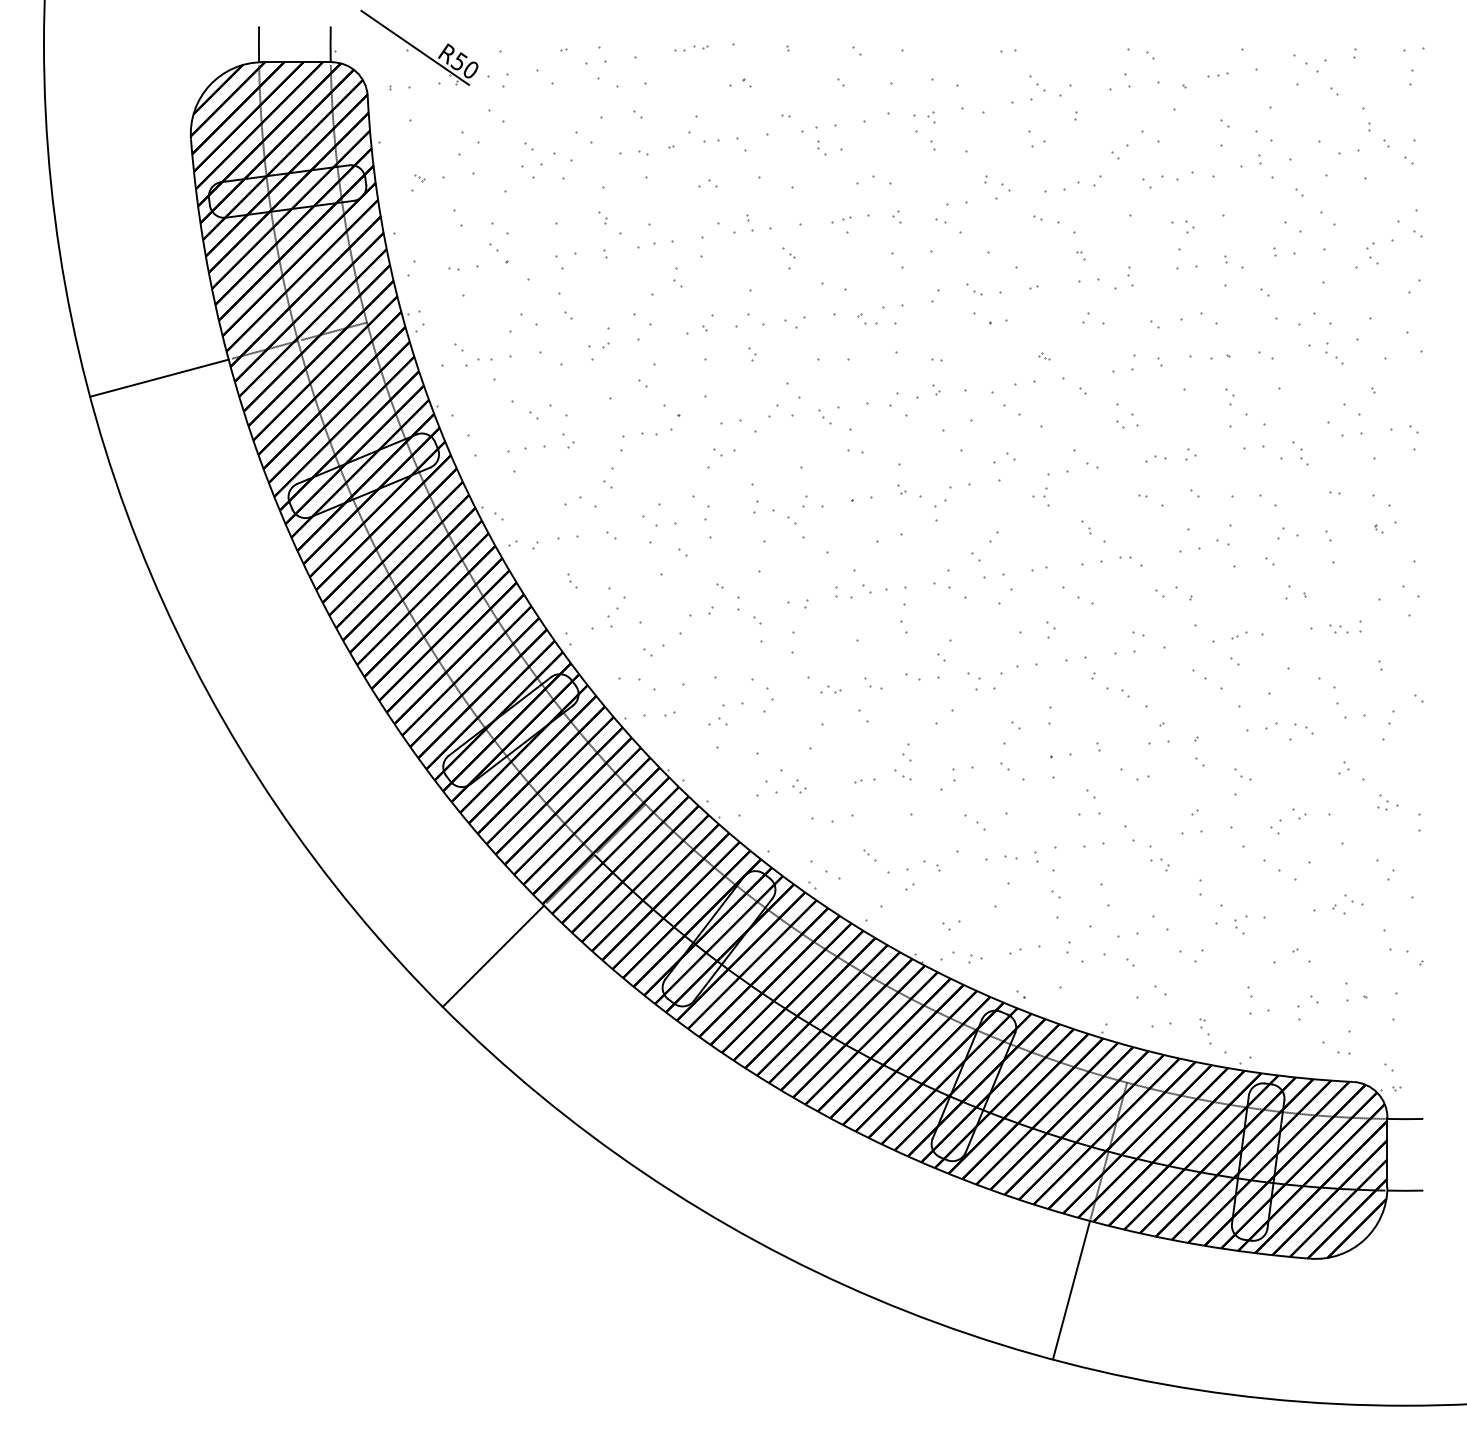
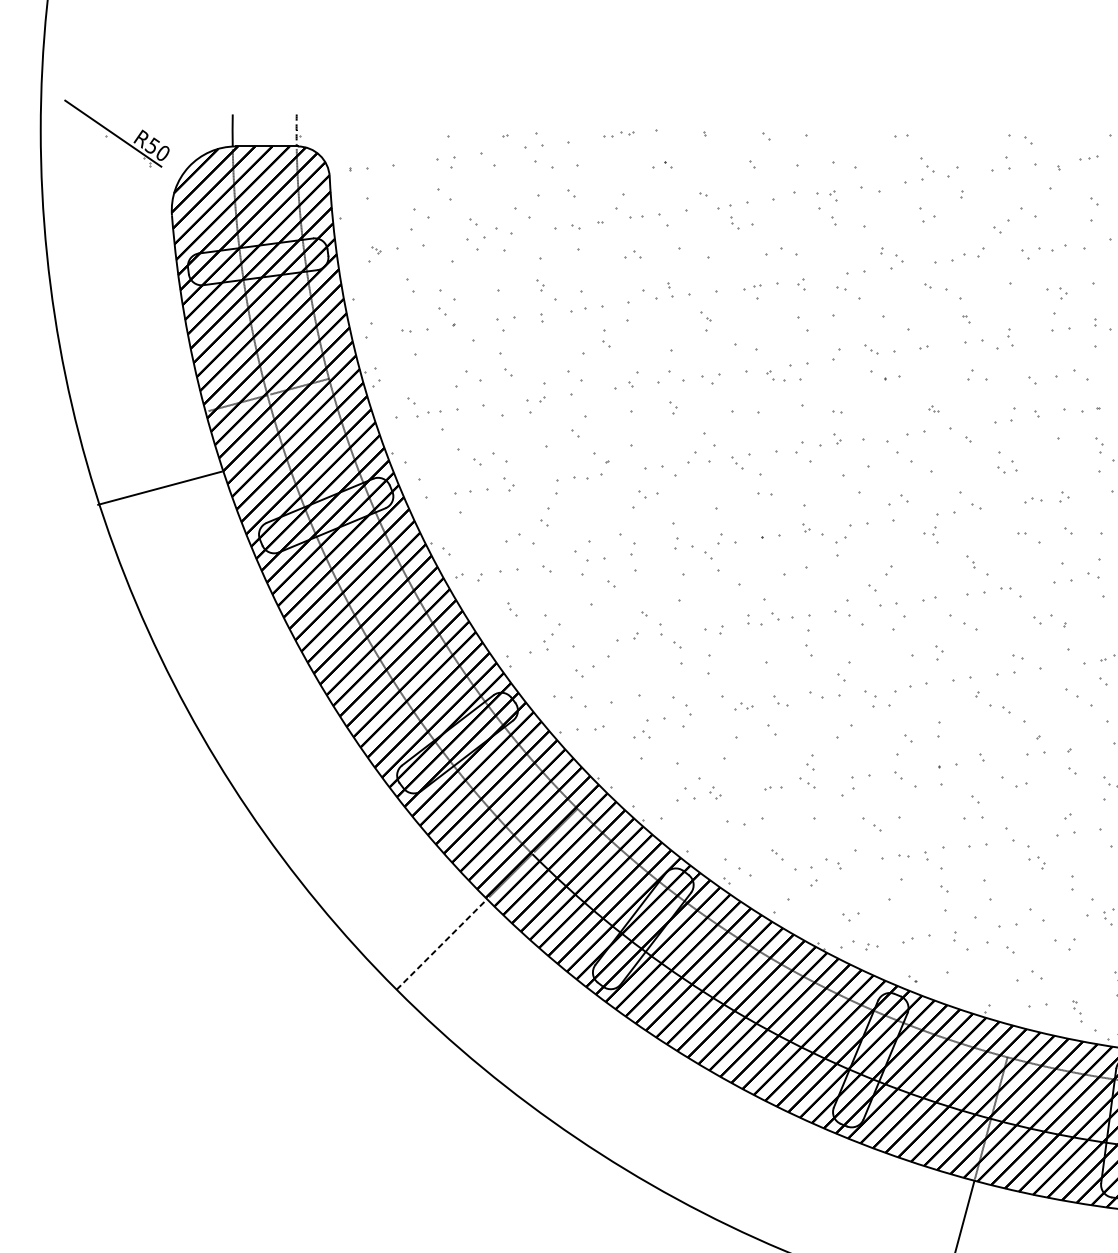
arc: (330, 44) -> (296, 130), solid -> dashed
part: (419, 47) -> (117, 133), moved
line: (159, 377) -> (159, 487), moved
line: (493, 956) -> (441, 944), solid -> dashed

